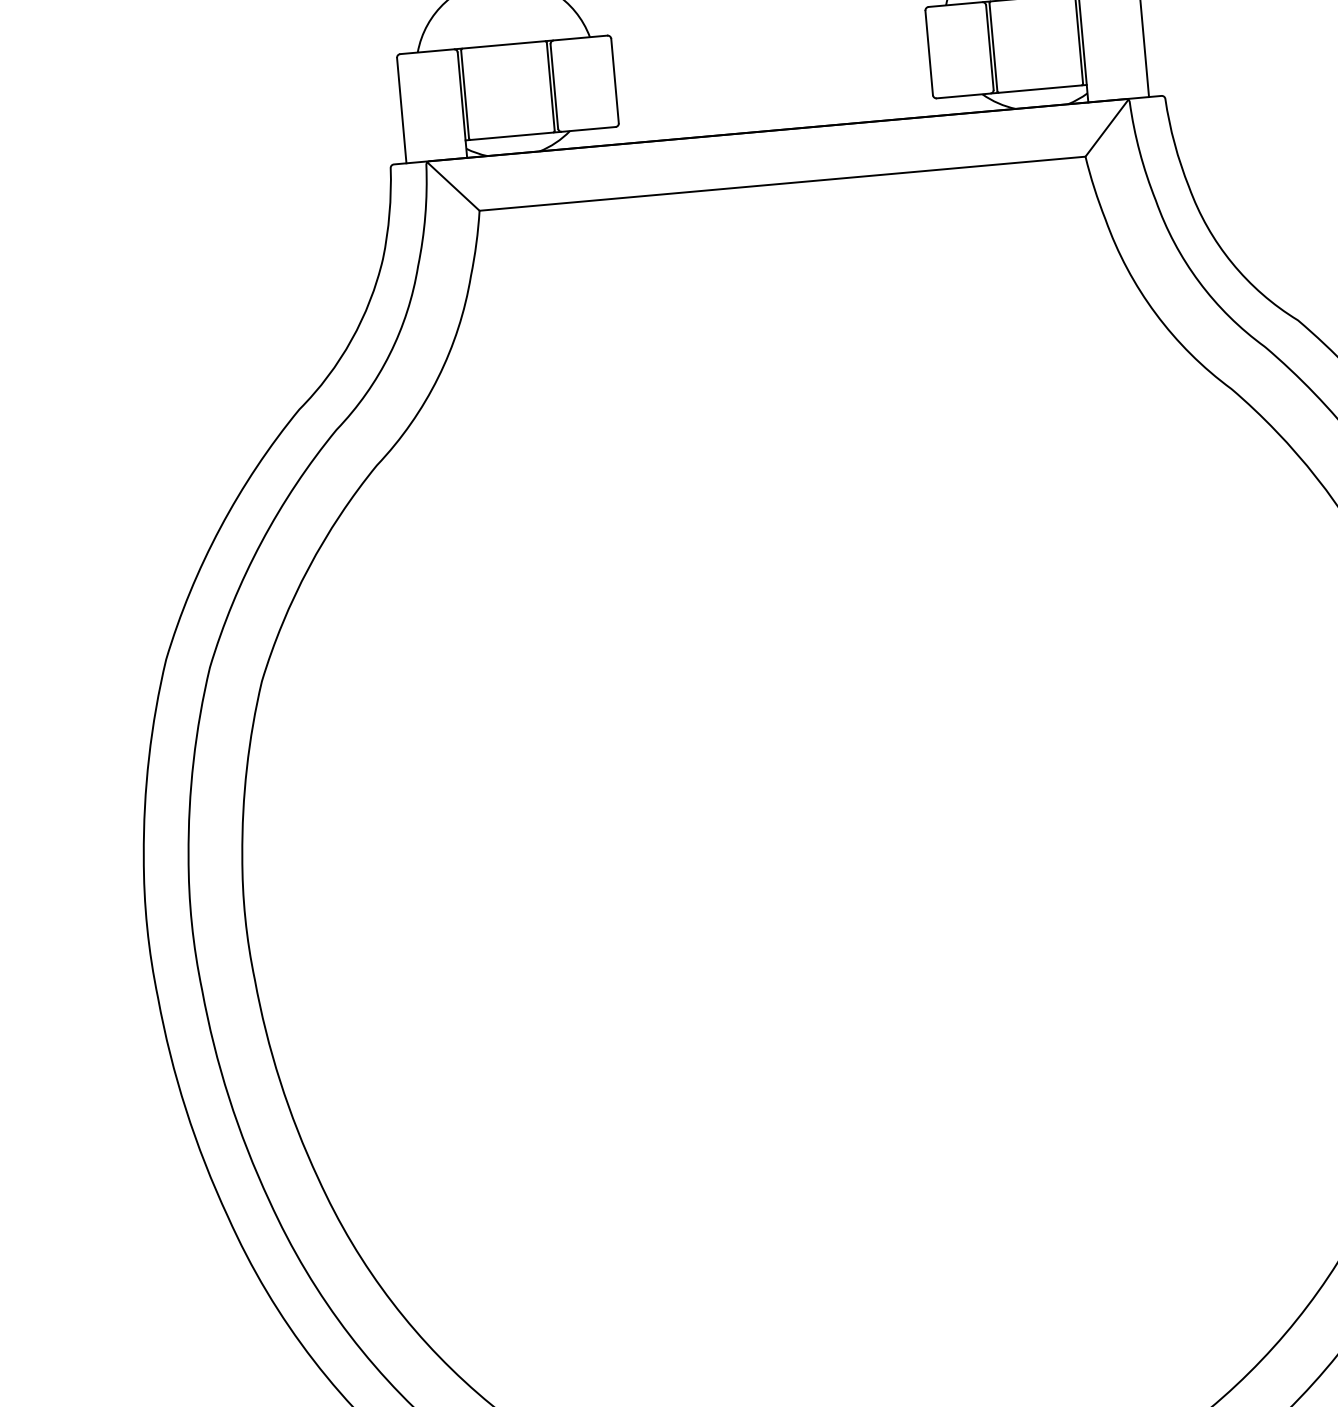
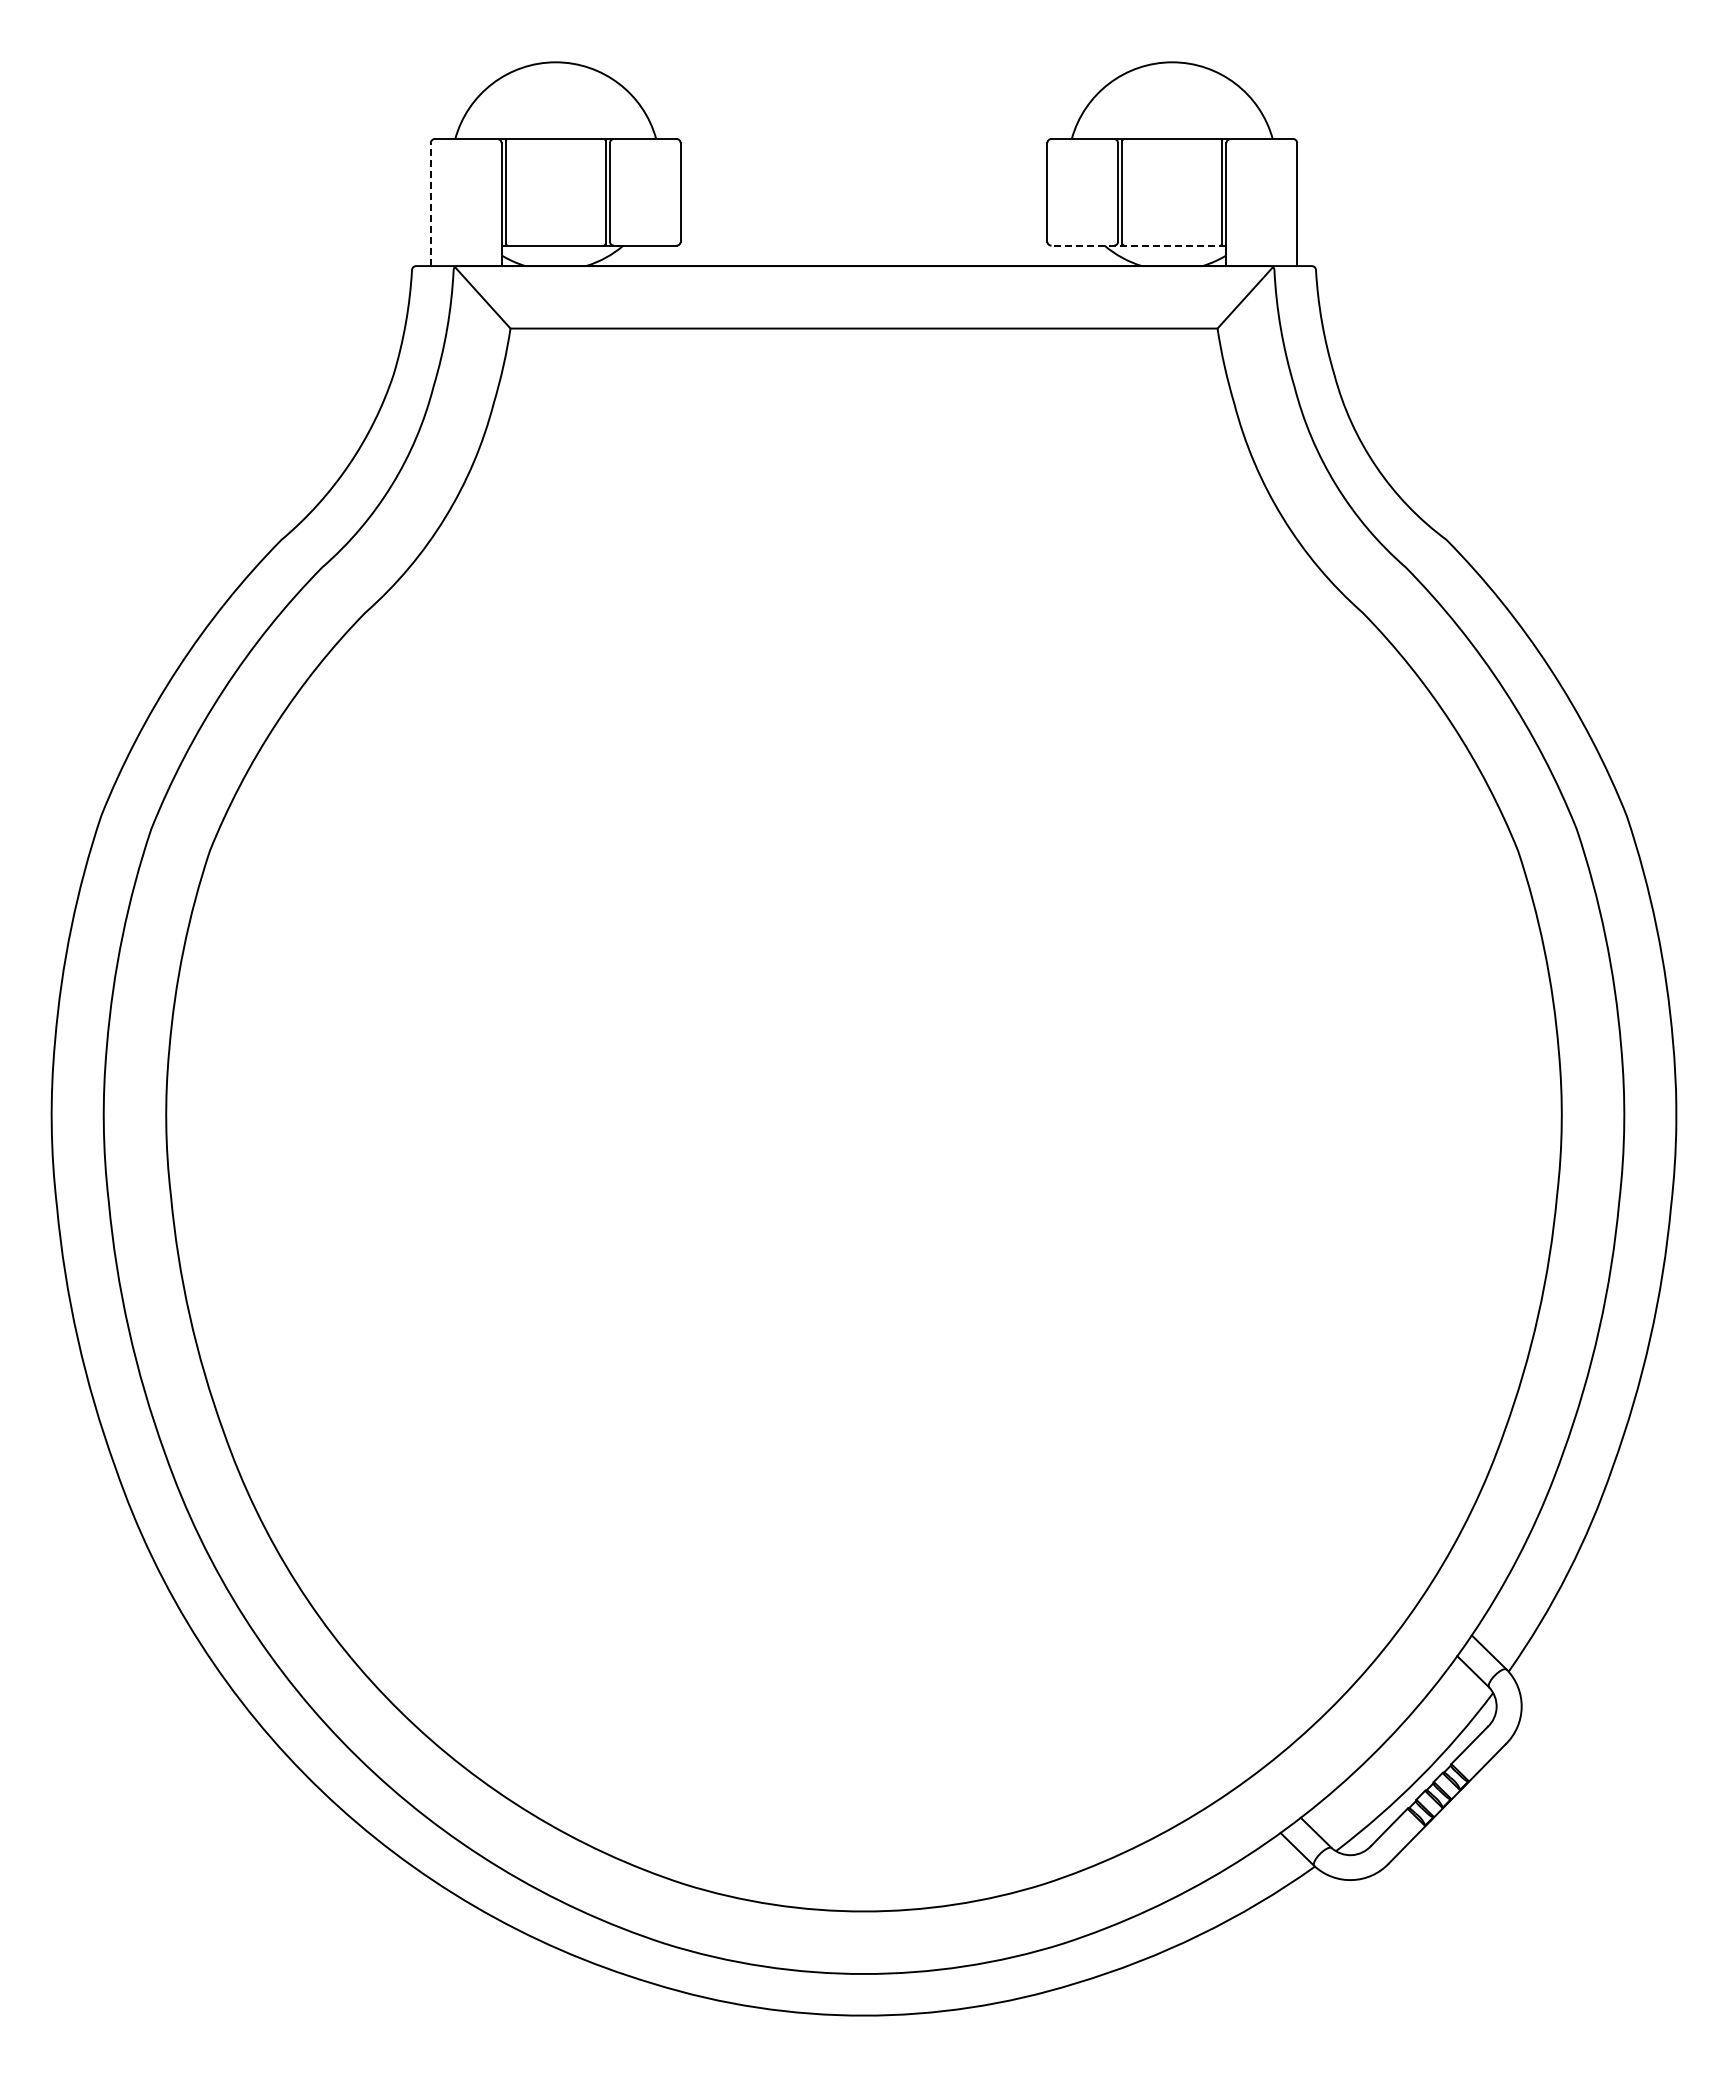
line: (1011, 91) -> (1138, 245), solid -> dashed
line: (401, 110) -> (430, 204), solid -> dashed

